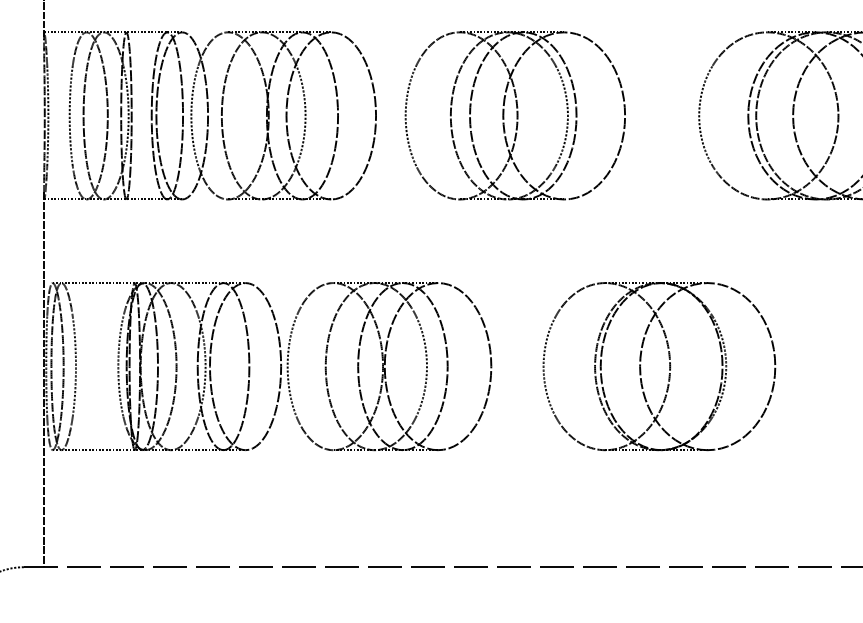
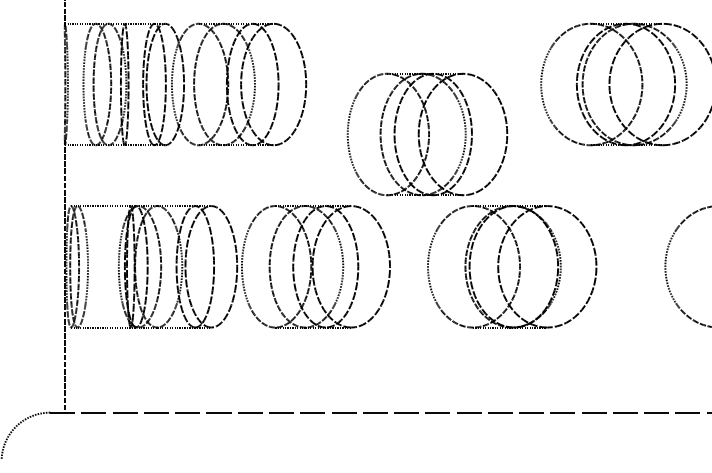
part: (515, 115) -> (427, 134), moved

